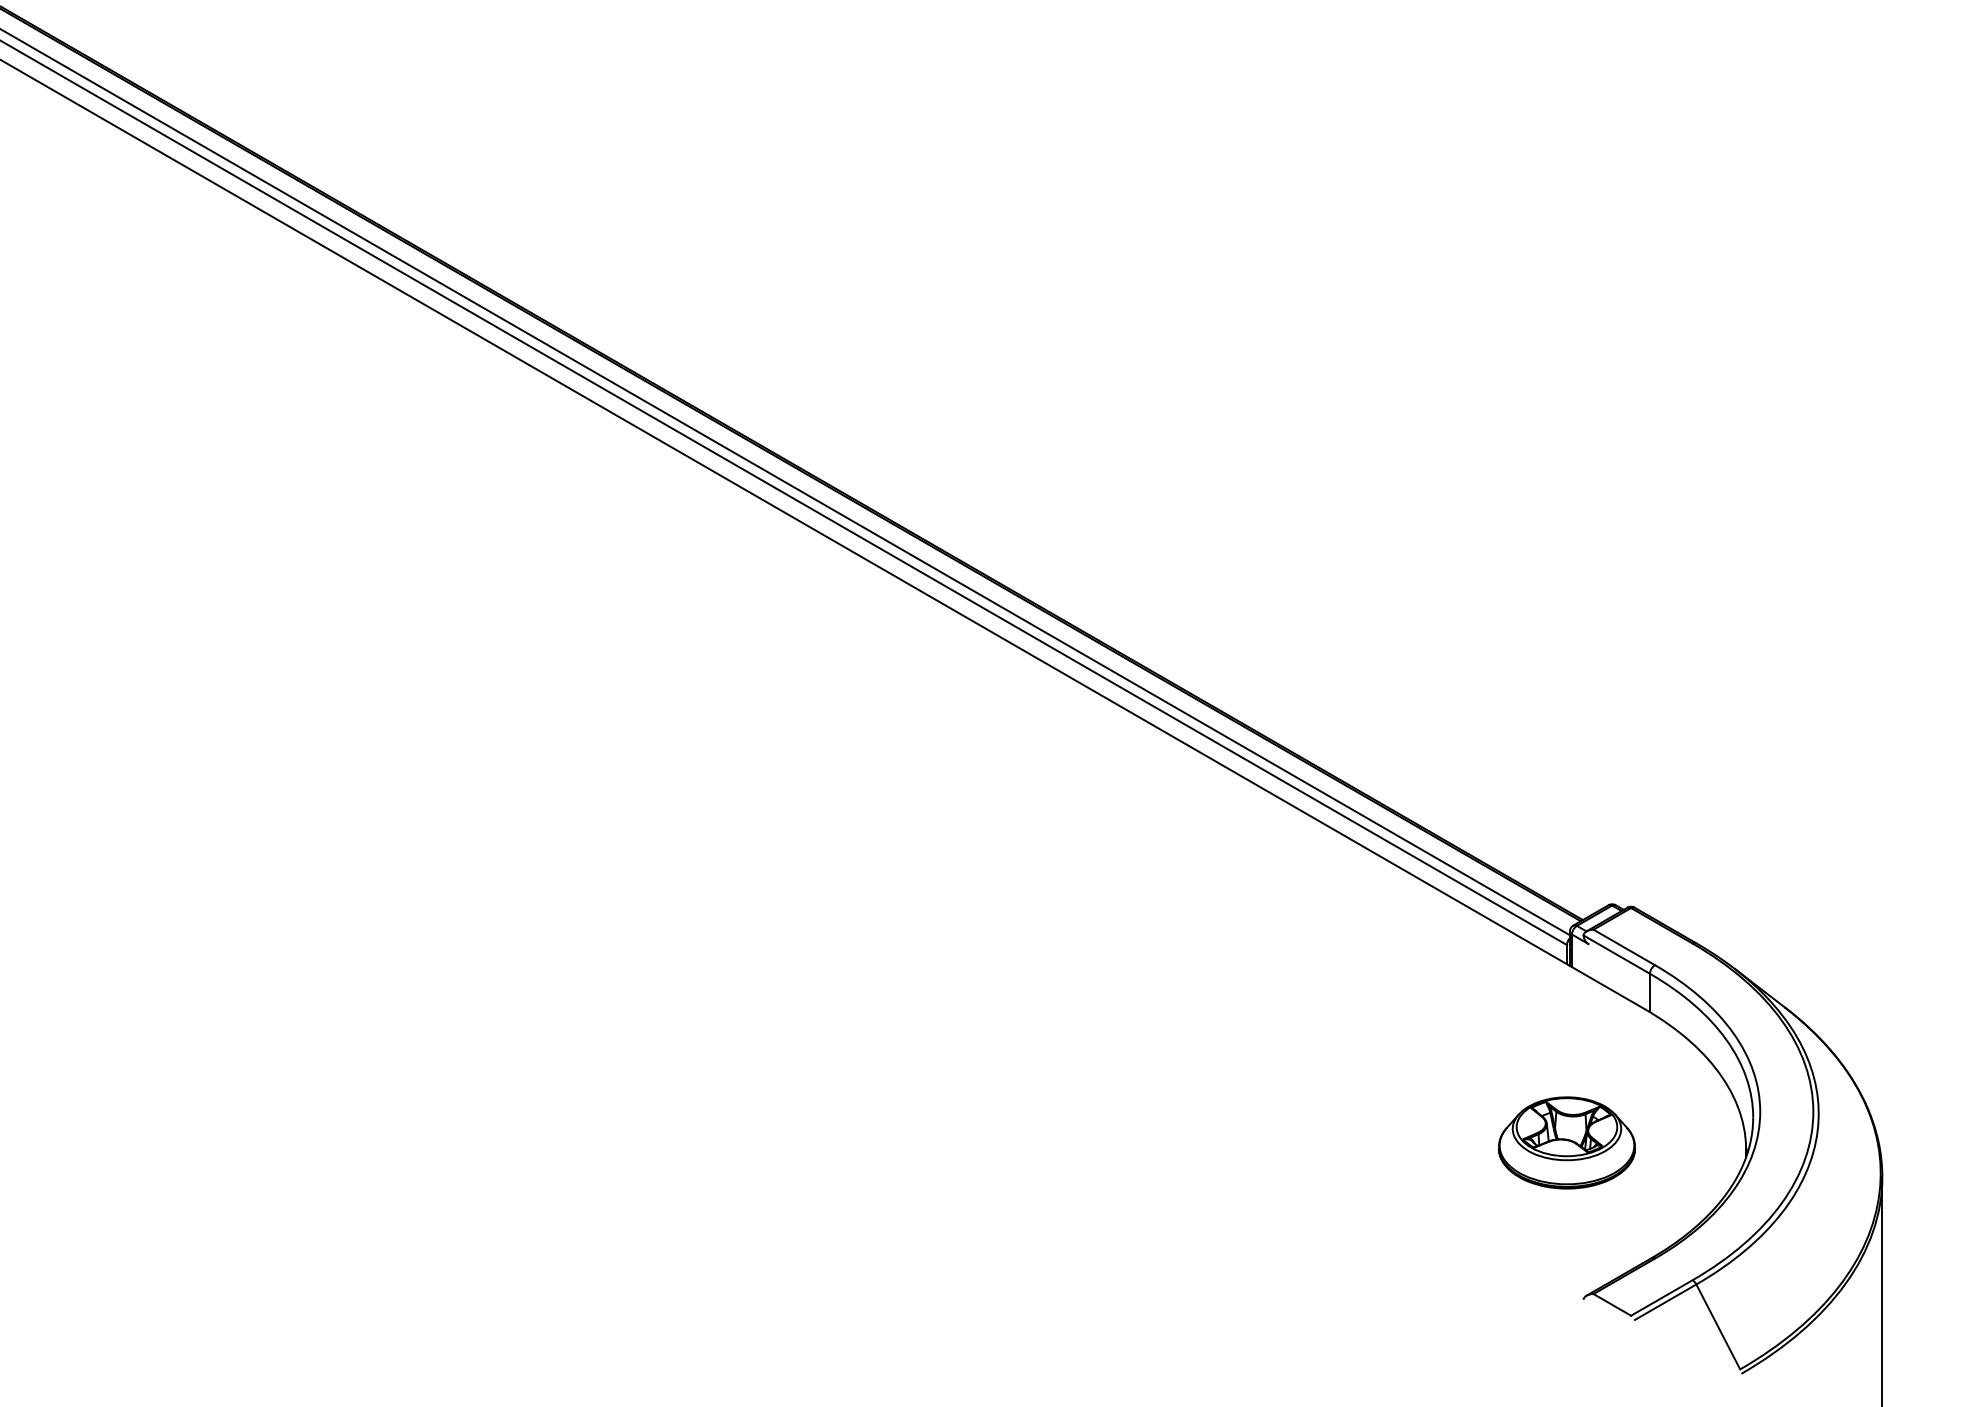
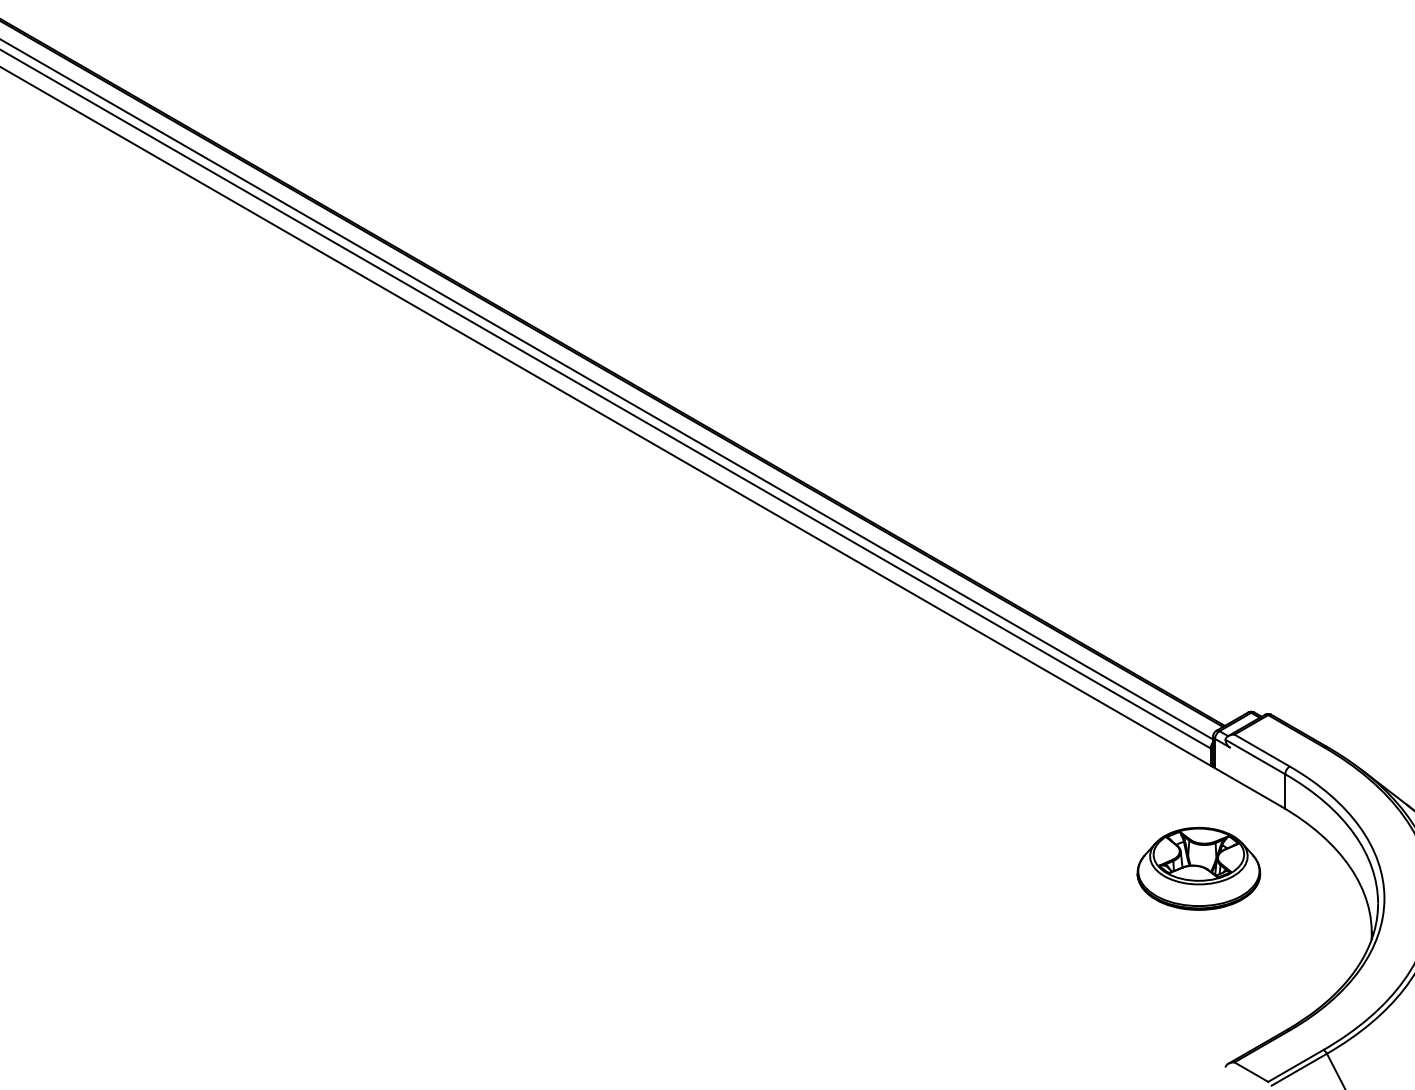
part: (1566, 1142) -> (1198, 868), moved

